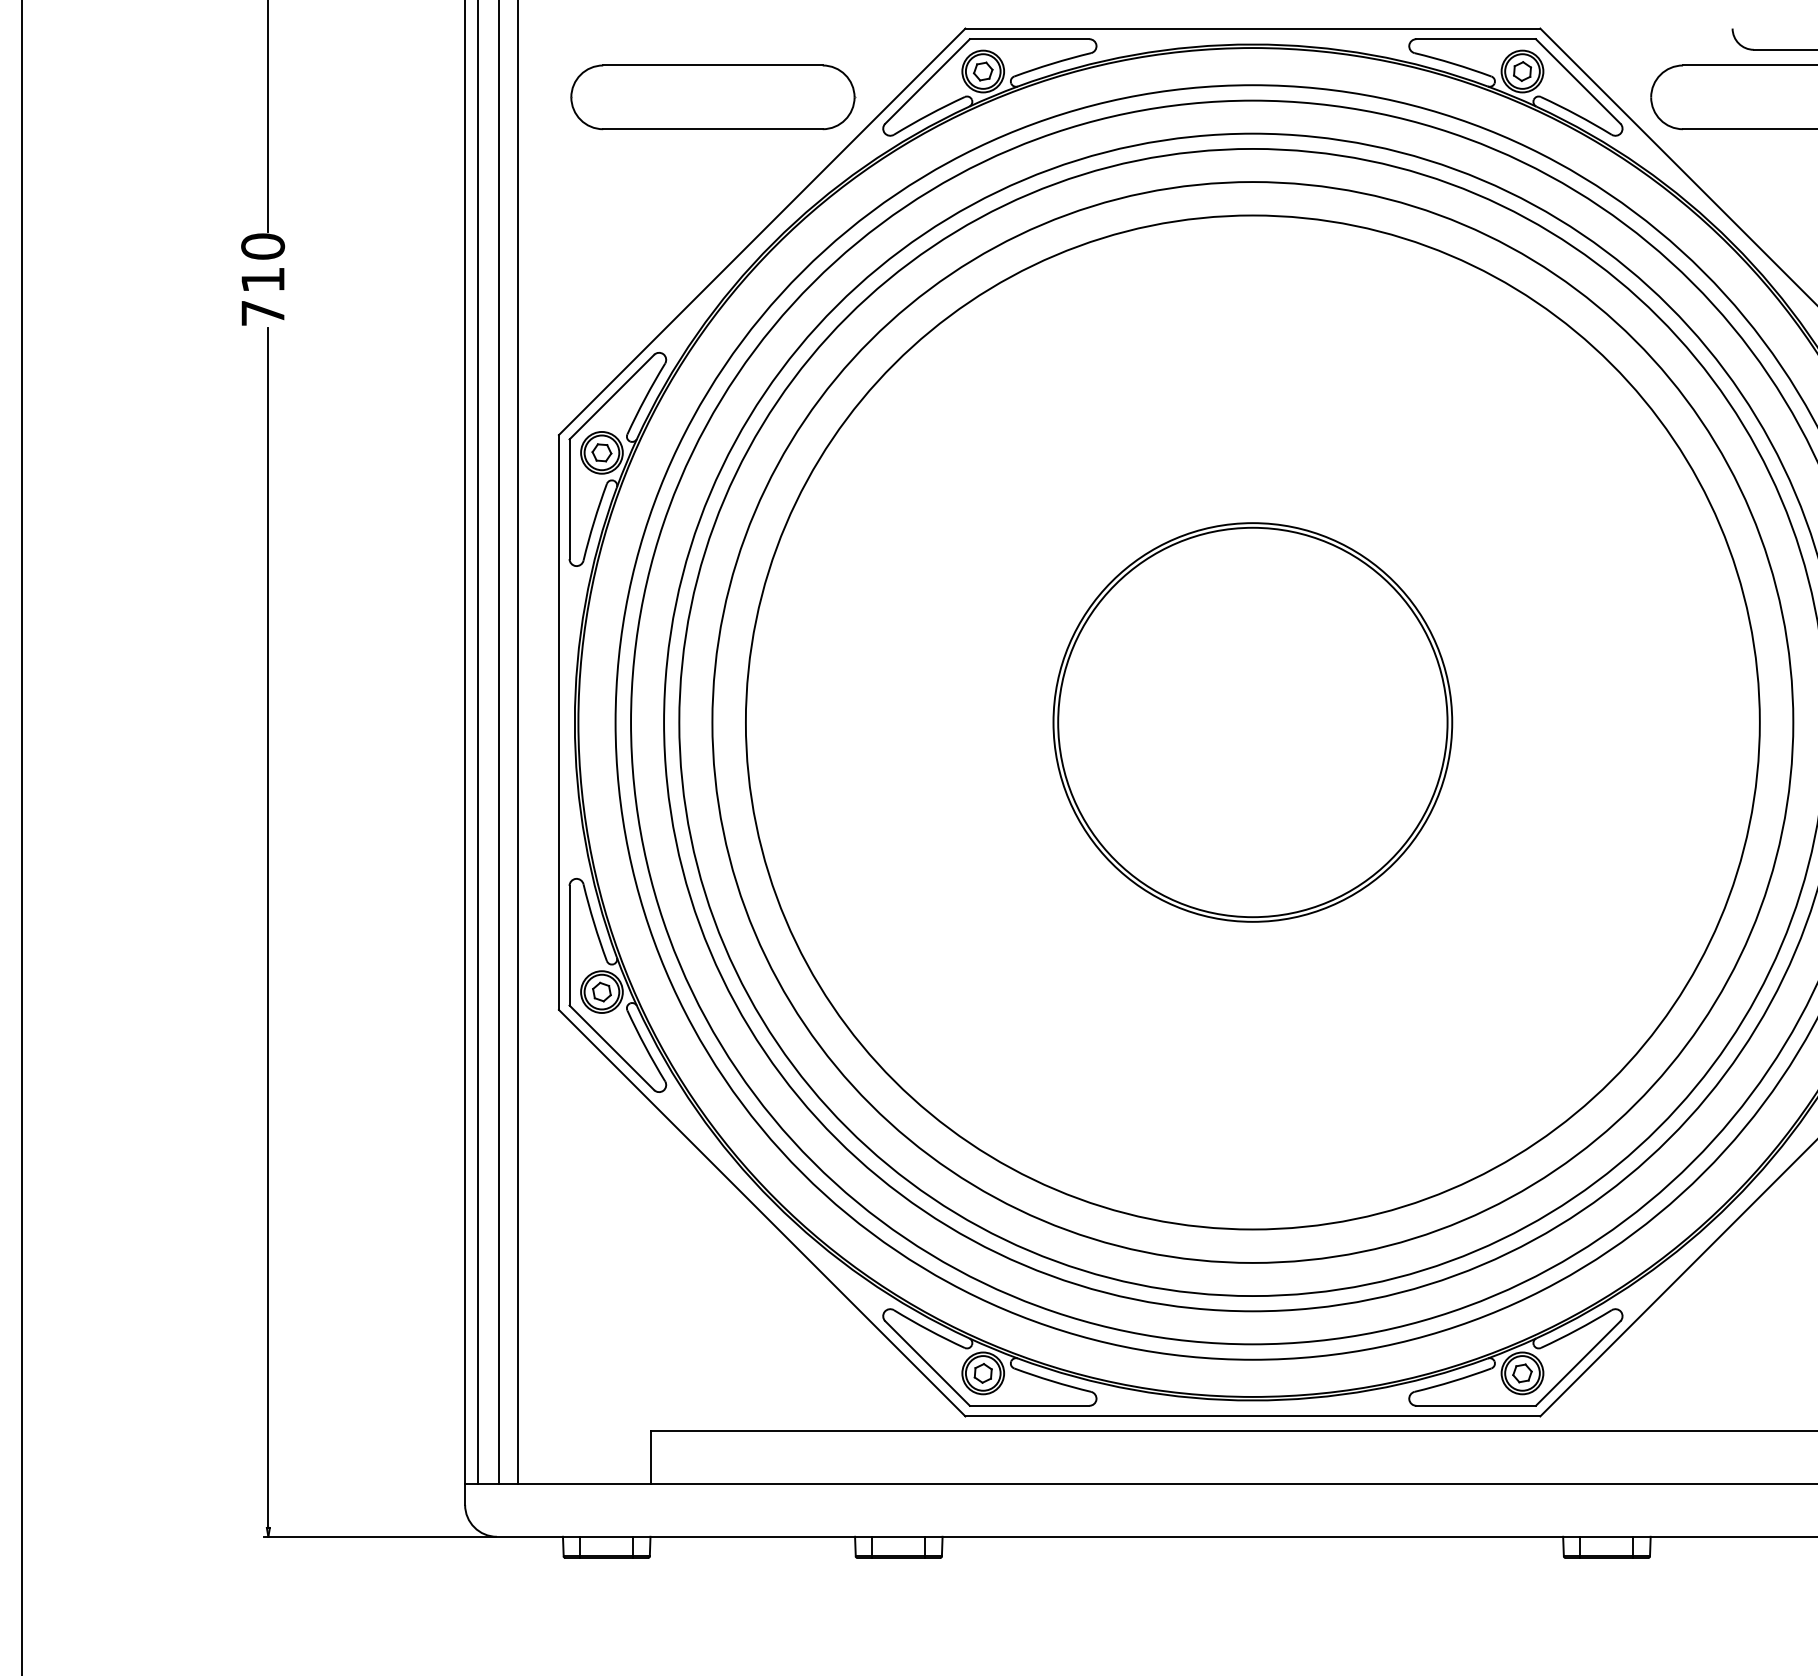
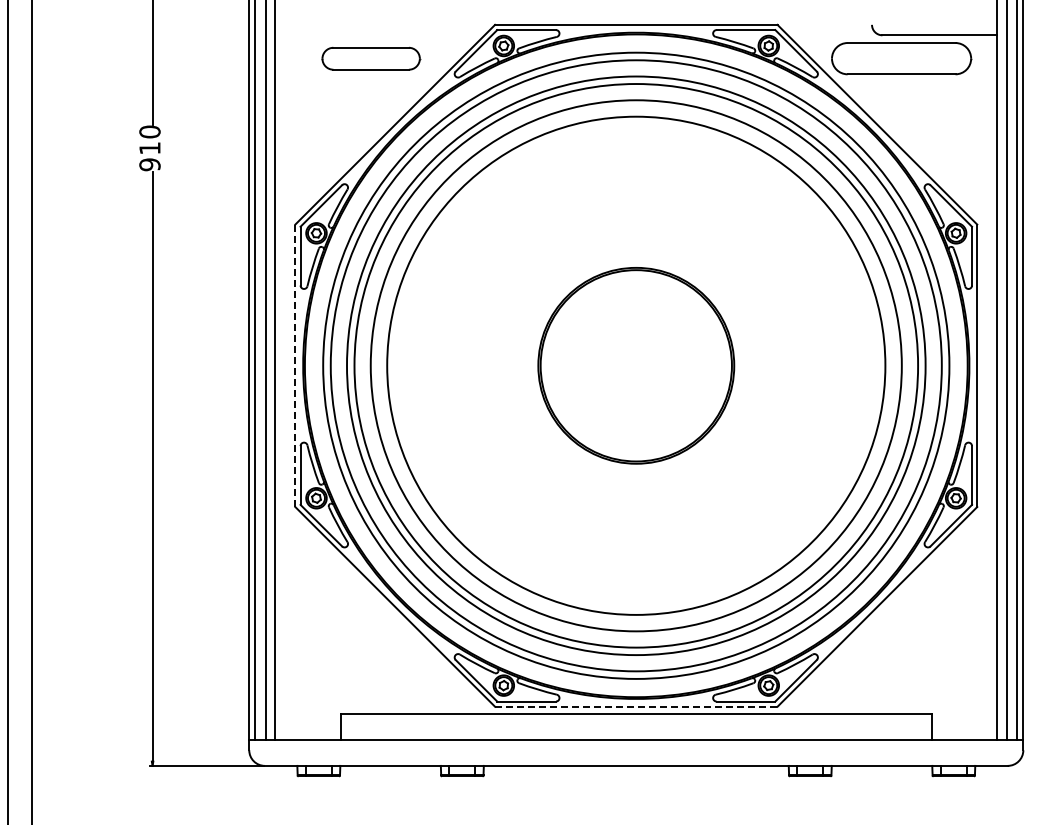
part: (713, 97) -> (371, 58), size x0.7
text: (262, 312) -> (149, 164), 710 -> 910
line: (559, 723) -> (295, 366), solid -> dashed
line: (1253, 1415) -> (636, 706), solid -> dashed

